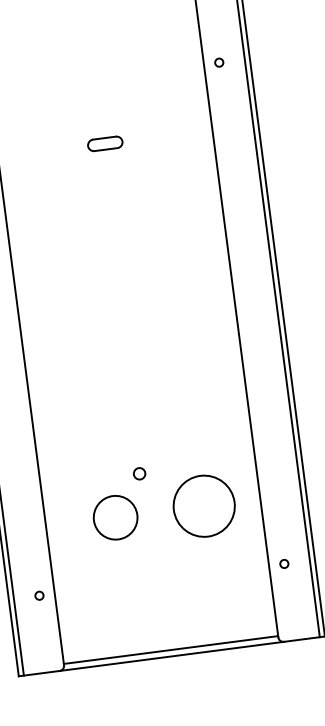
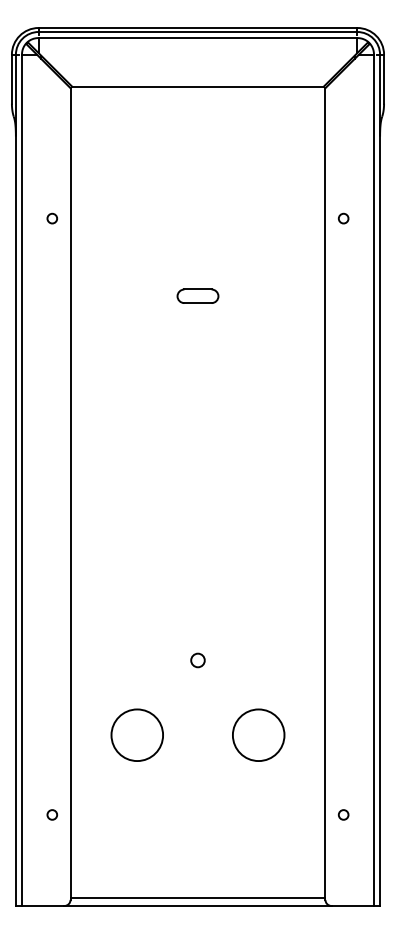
circle: (139, 473) -> (197, 660), moved
circle: (204, 506) -> (258, 735), size x0.71
circle: (114, 517) -> (136, 734), moved

